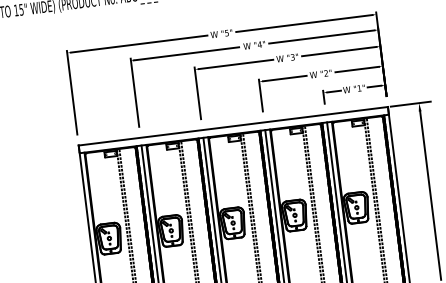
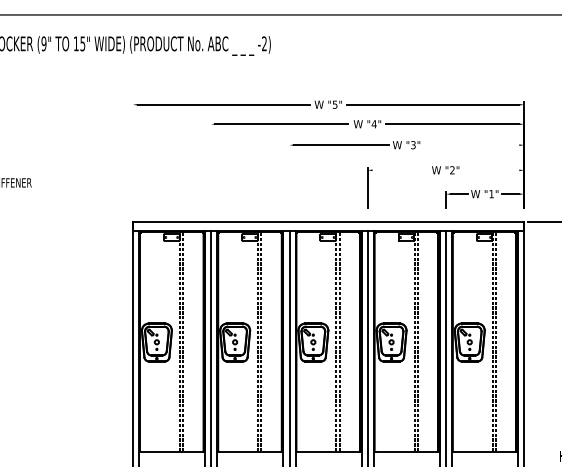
line: (339, 51) -> (472, 145), removed
line: (357, 69) -> (491, 170), removed
line: (284, 78) -> (399, 170), removed
line: (72, 92) -> (133, 154), removed
line: (135, 92) -> (211, 164), removed
line: (197, 92) -> (289, 174), removed

